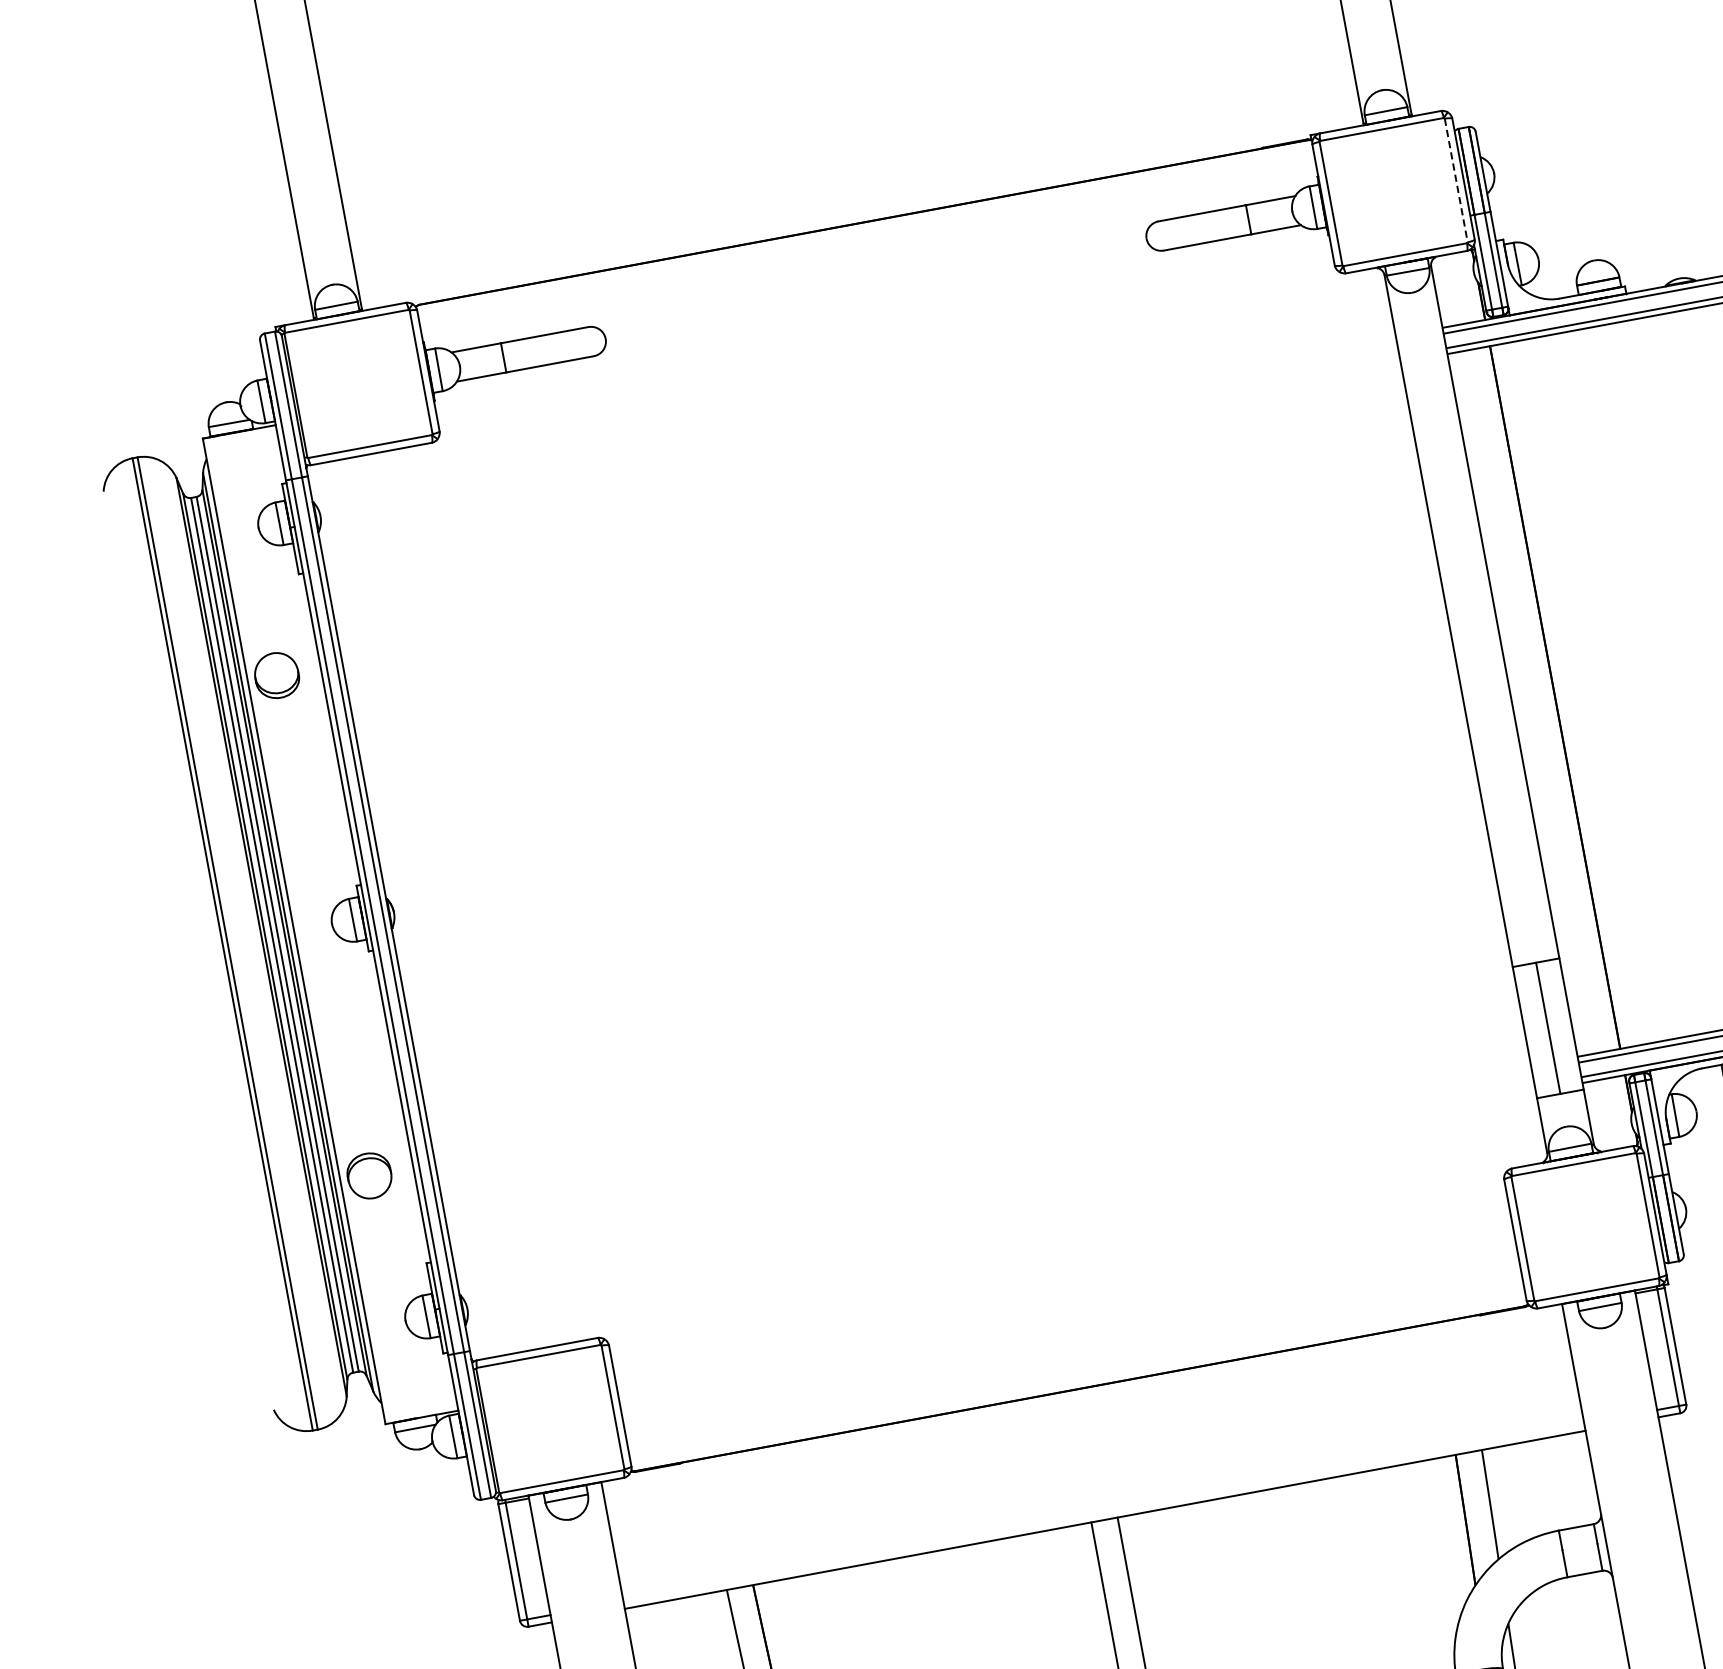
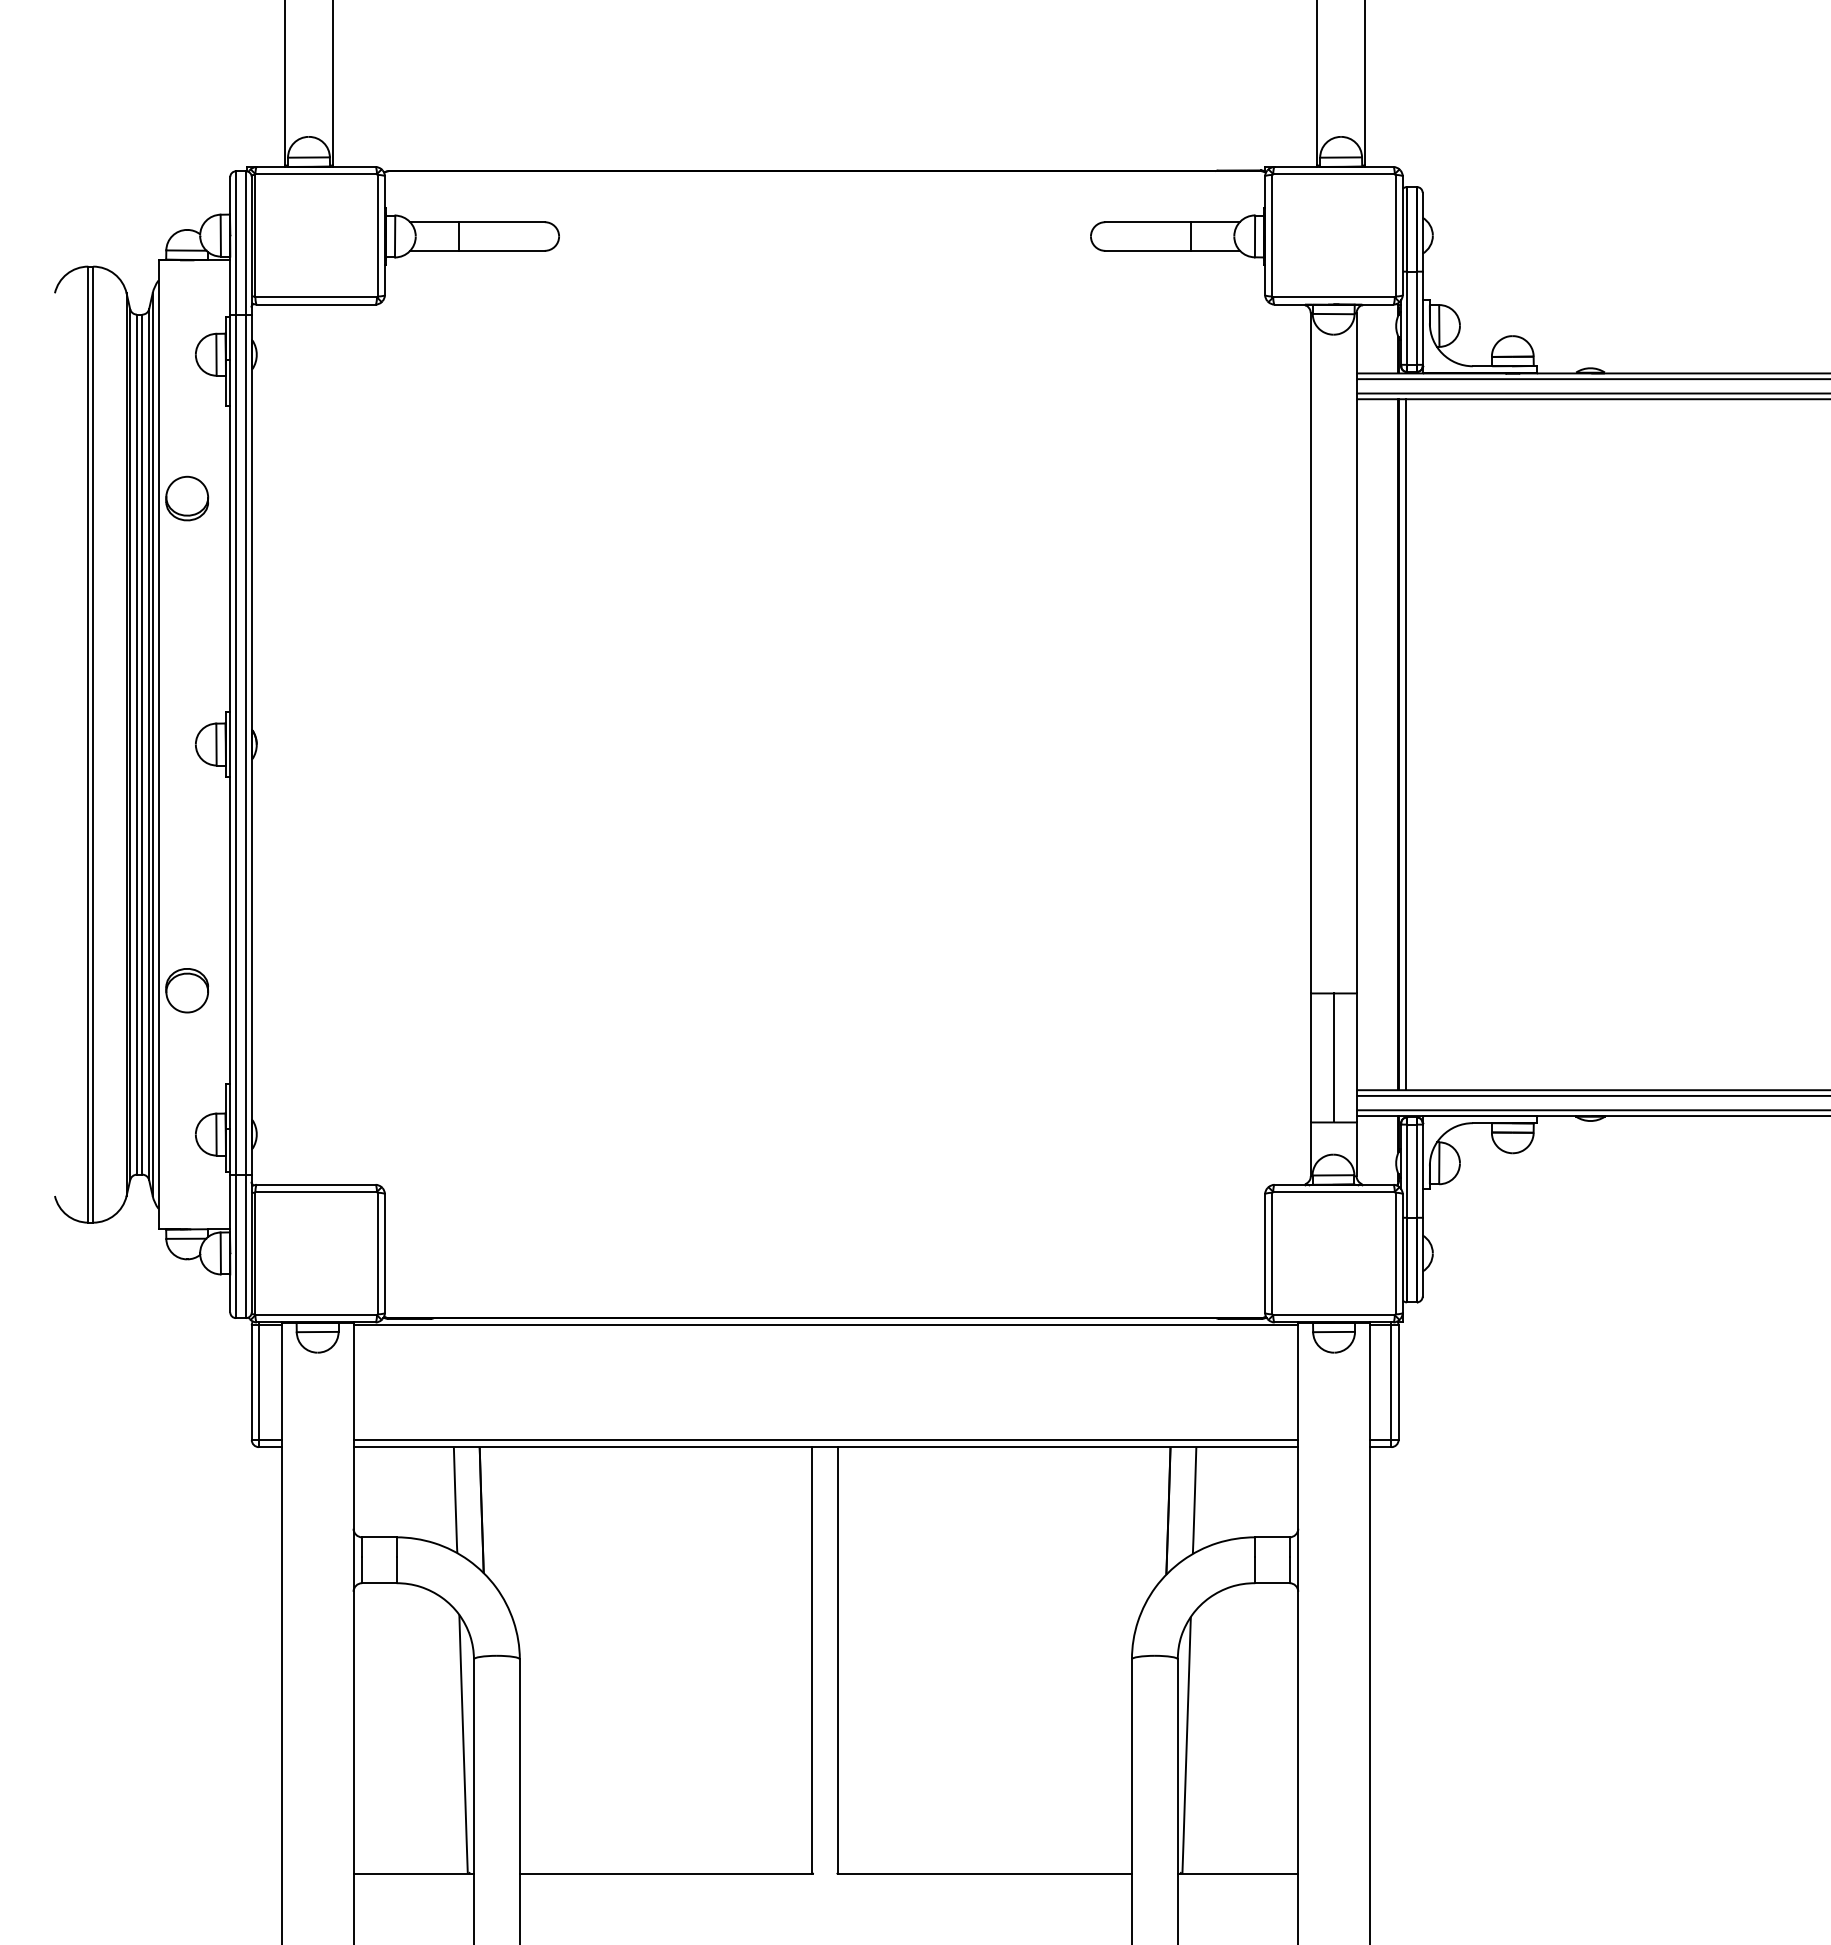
line: (1456, 180) -> (1395, 235), dashed -> solid
line: (1562, 696) -> (1405, 744), added
line: (1081, 1396) -> (825, 1325), added
line: (1103, 1512) -> (825, 1439), added

